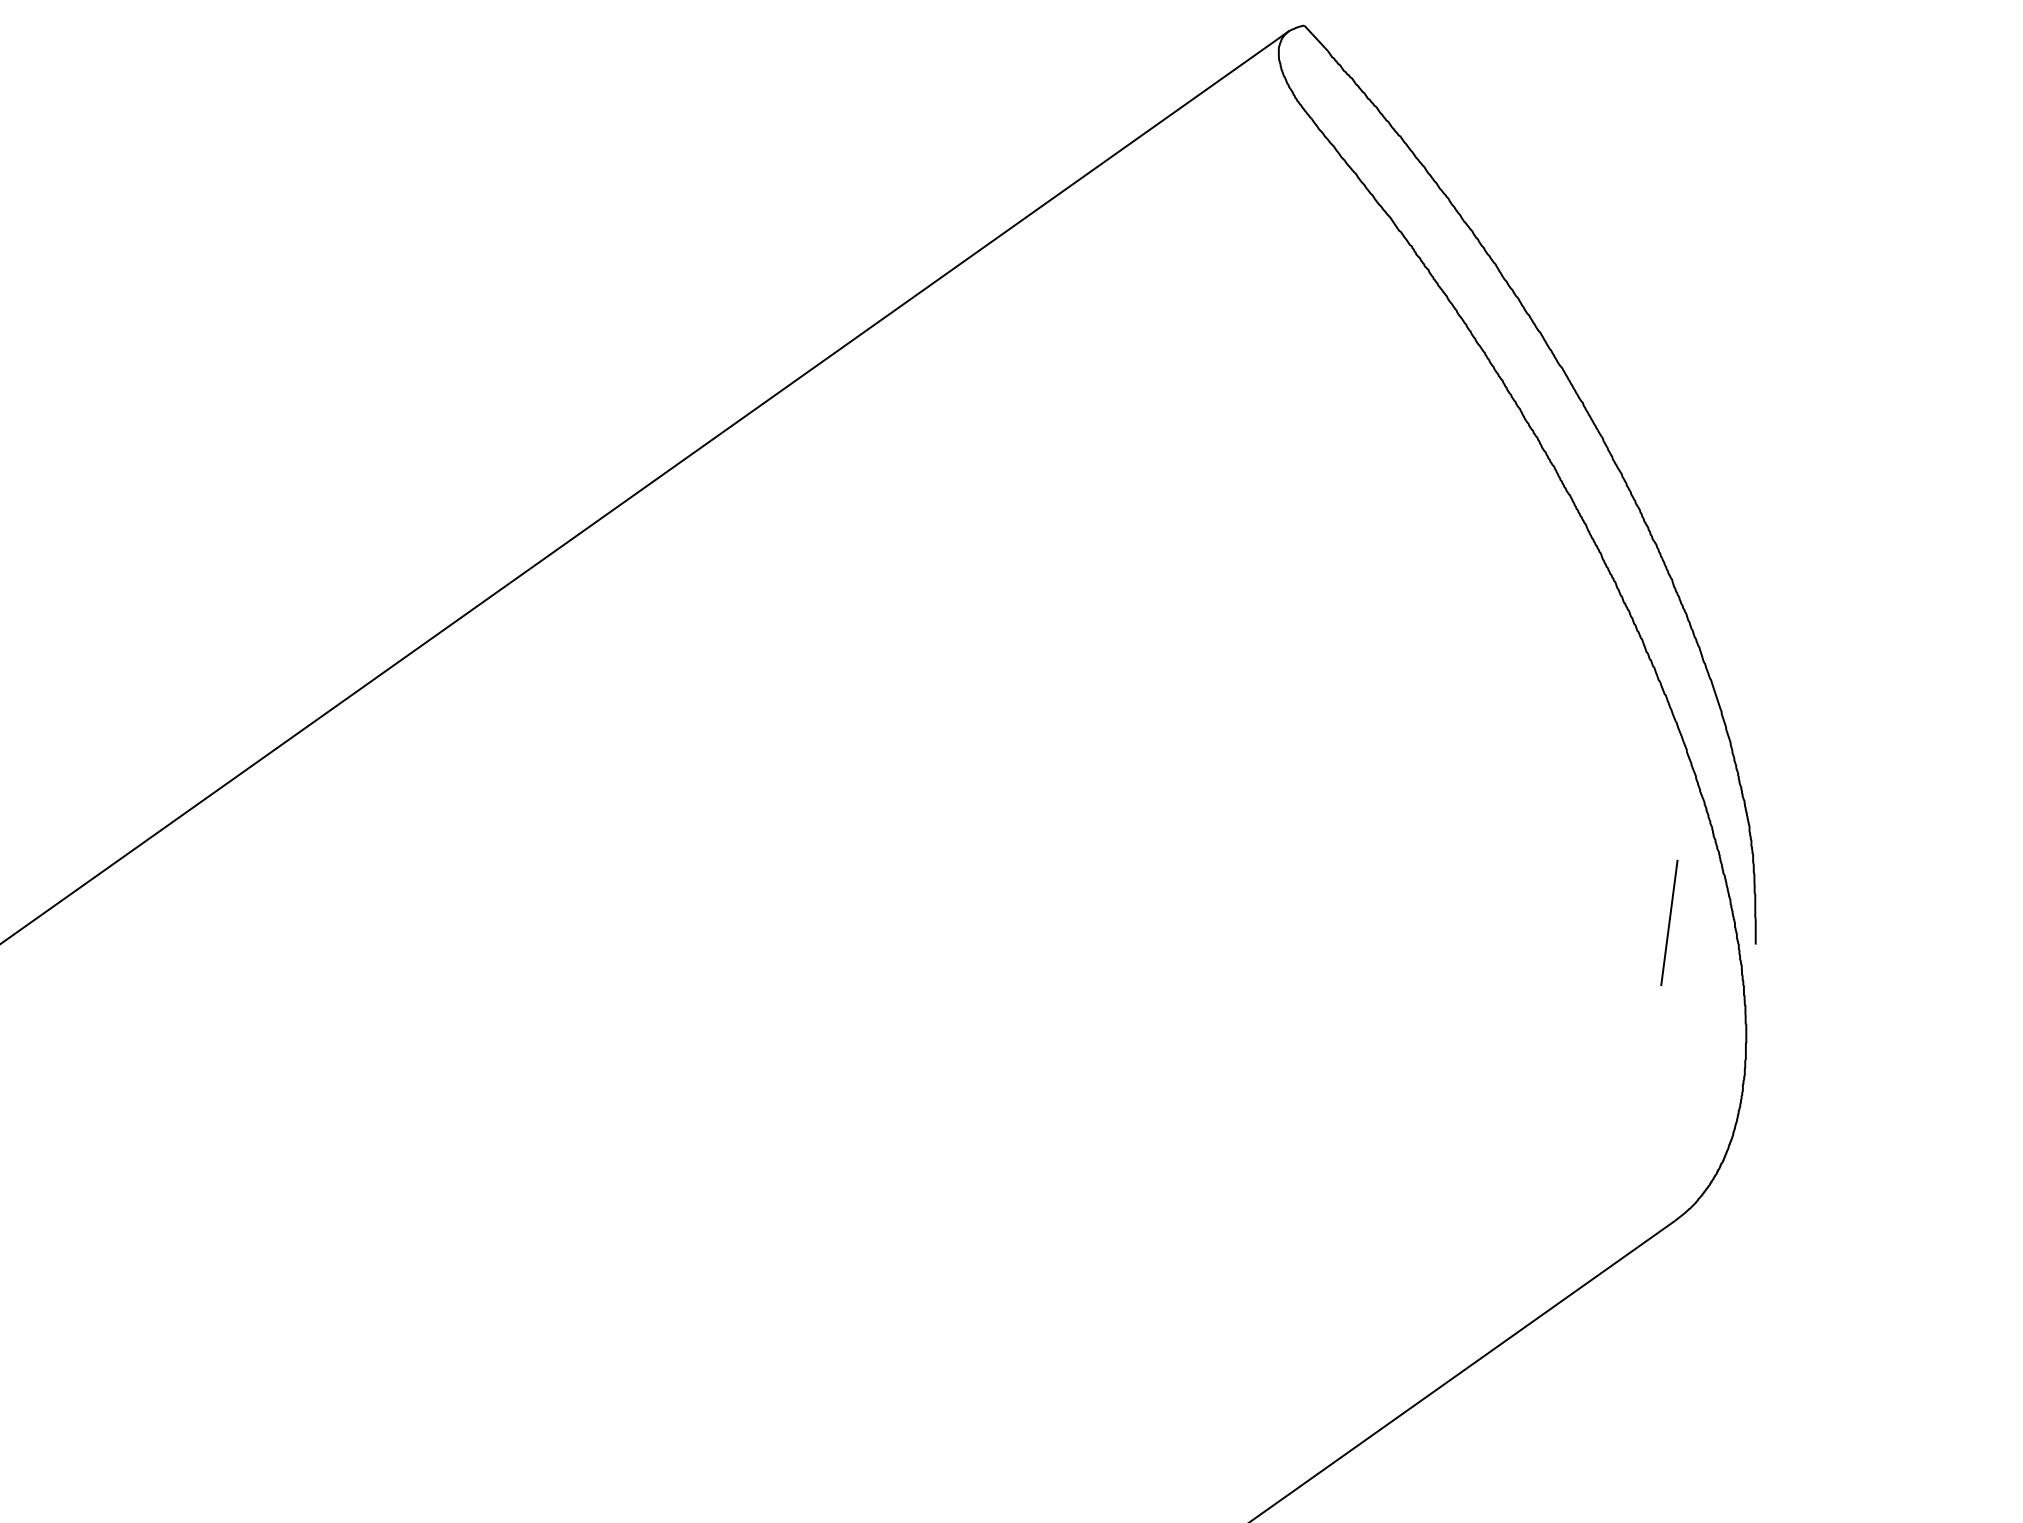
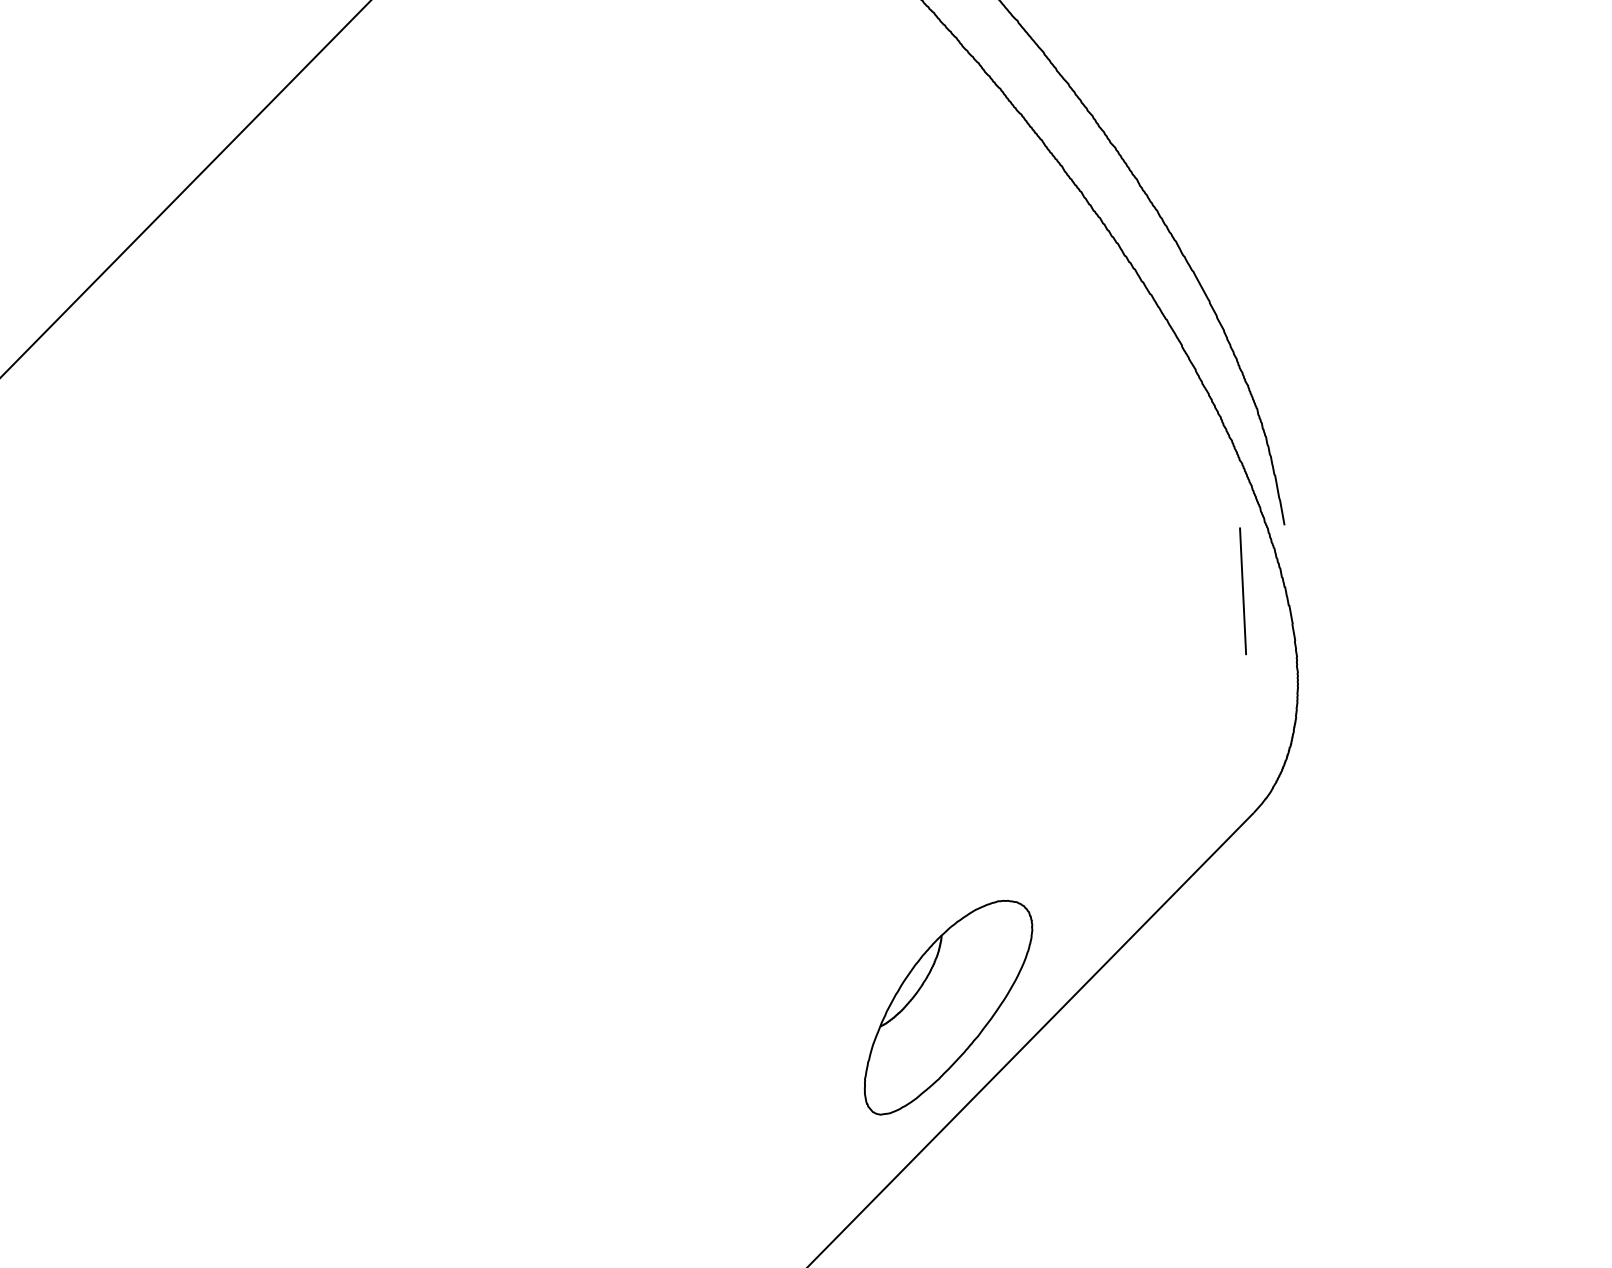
line: (1669, 922) -> (1243, 590), moved
part: (1341, 1356) -> (948, 1006), added

